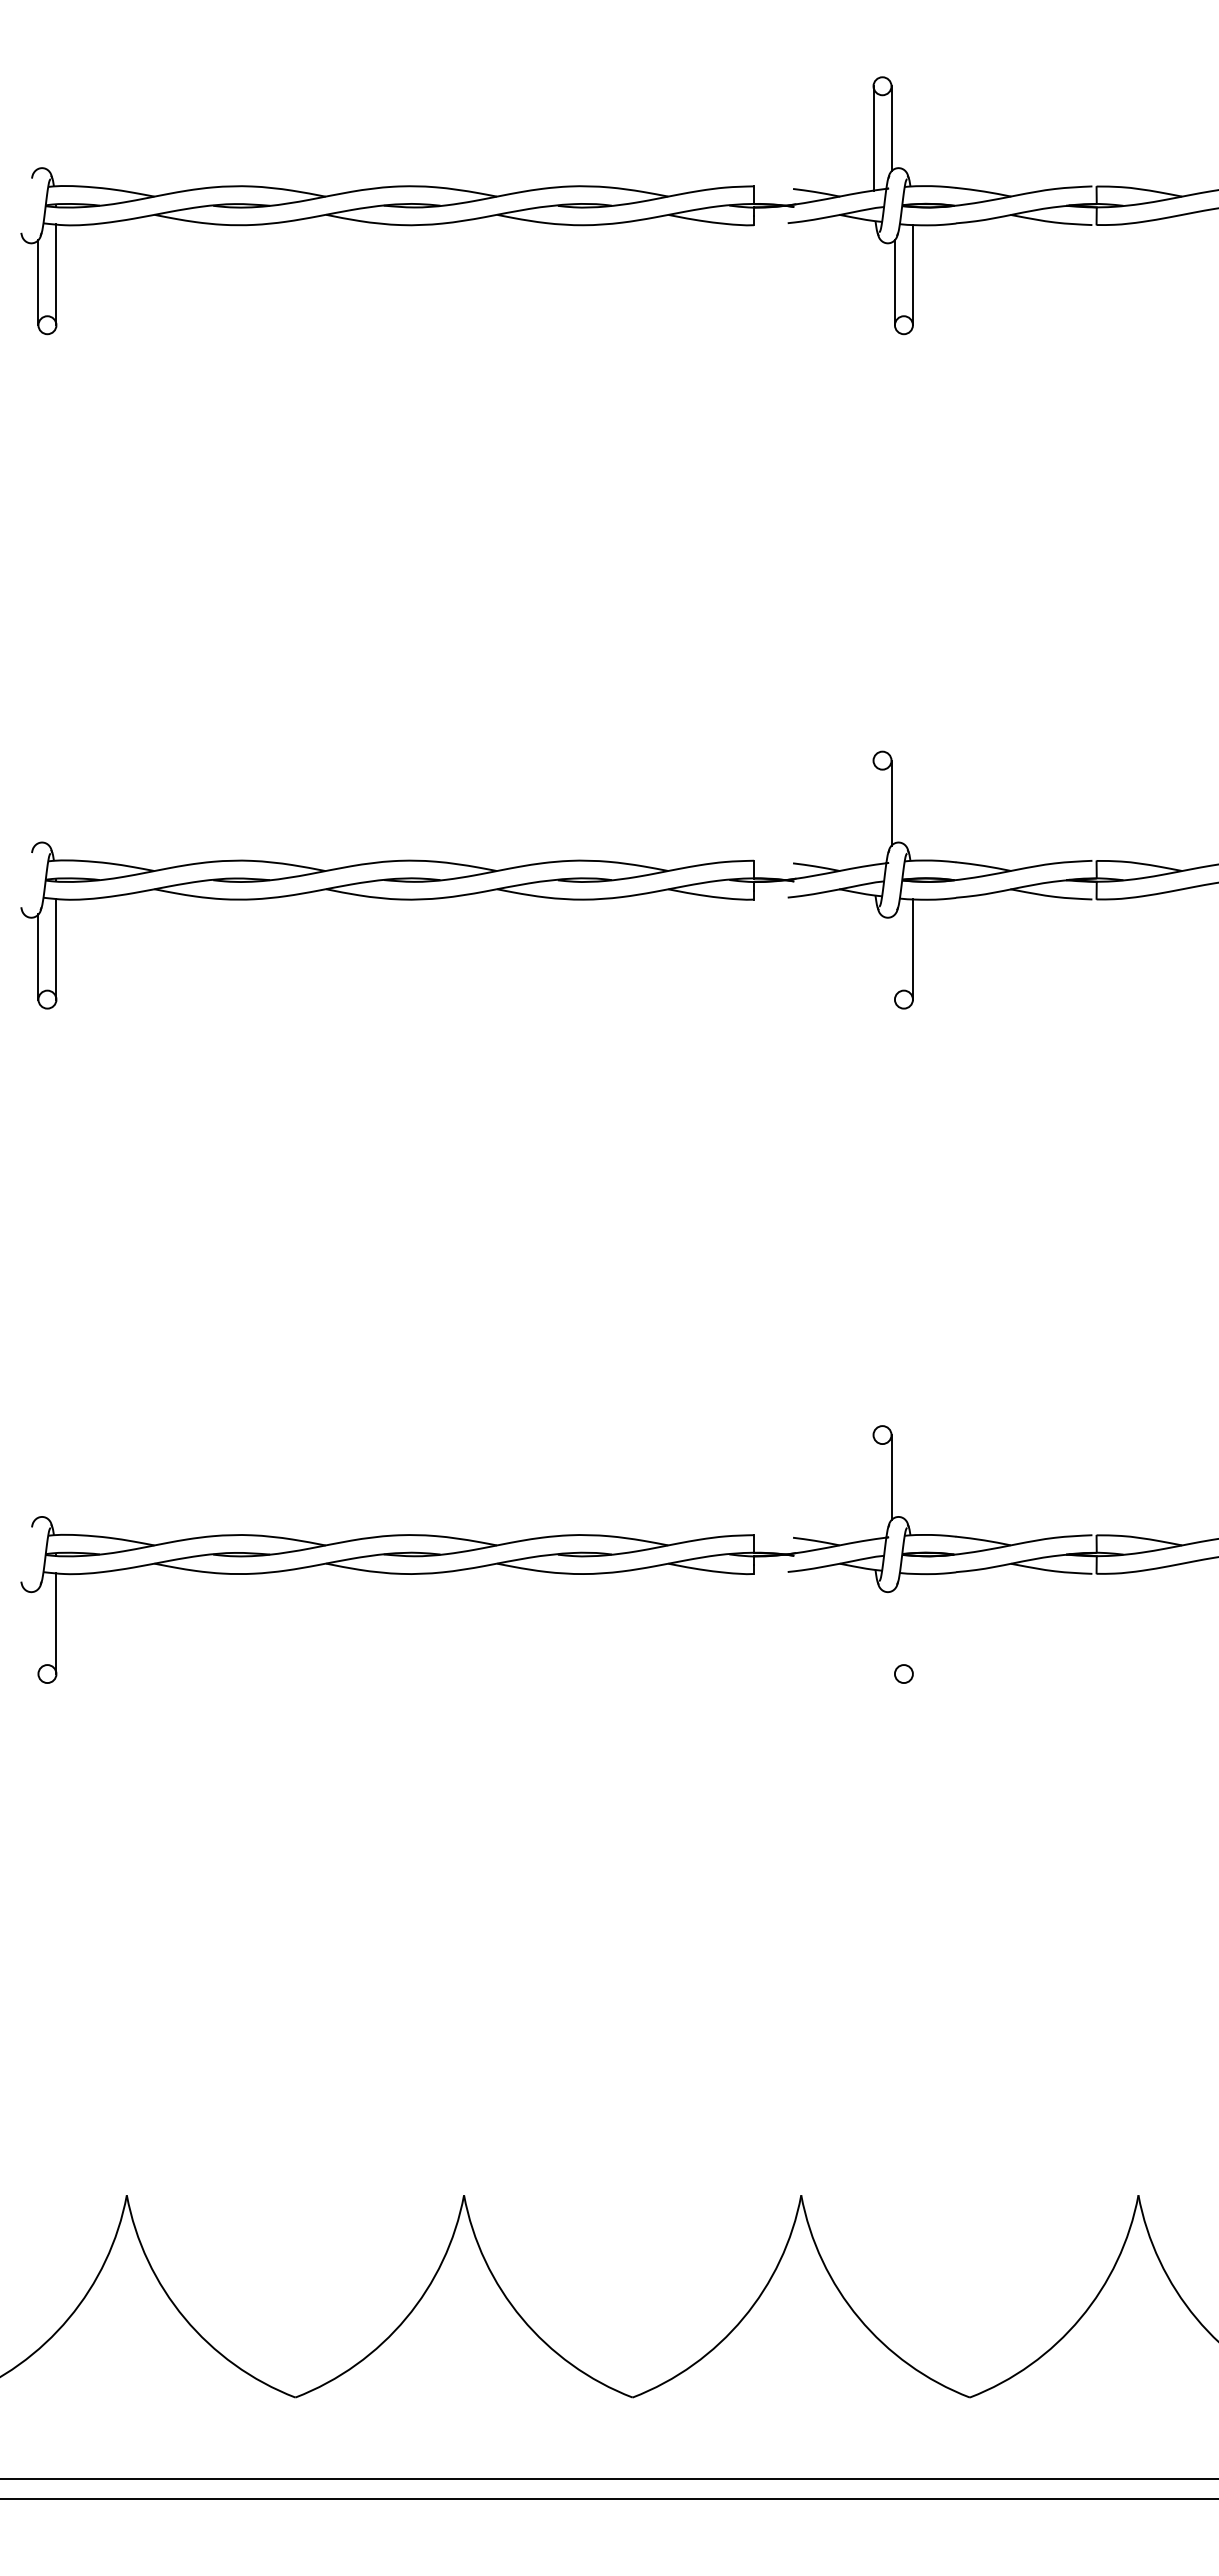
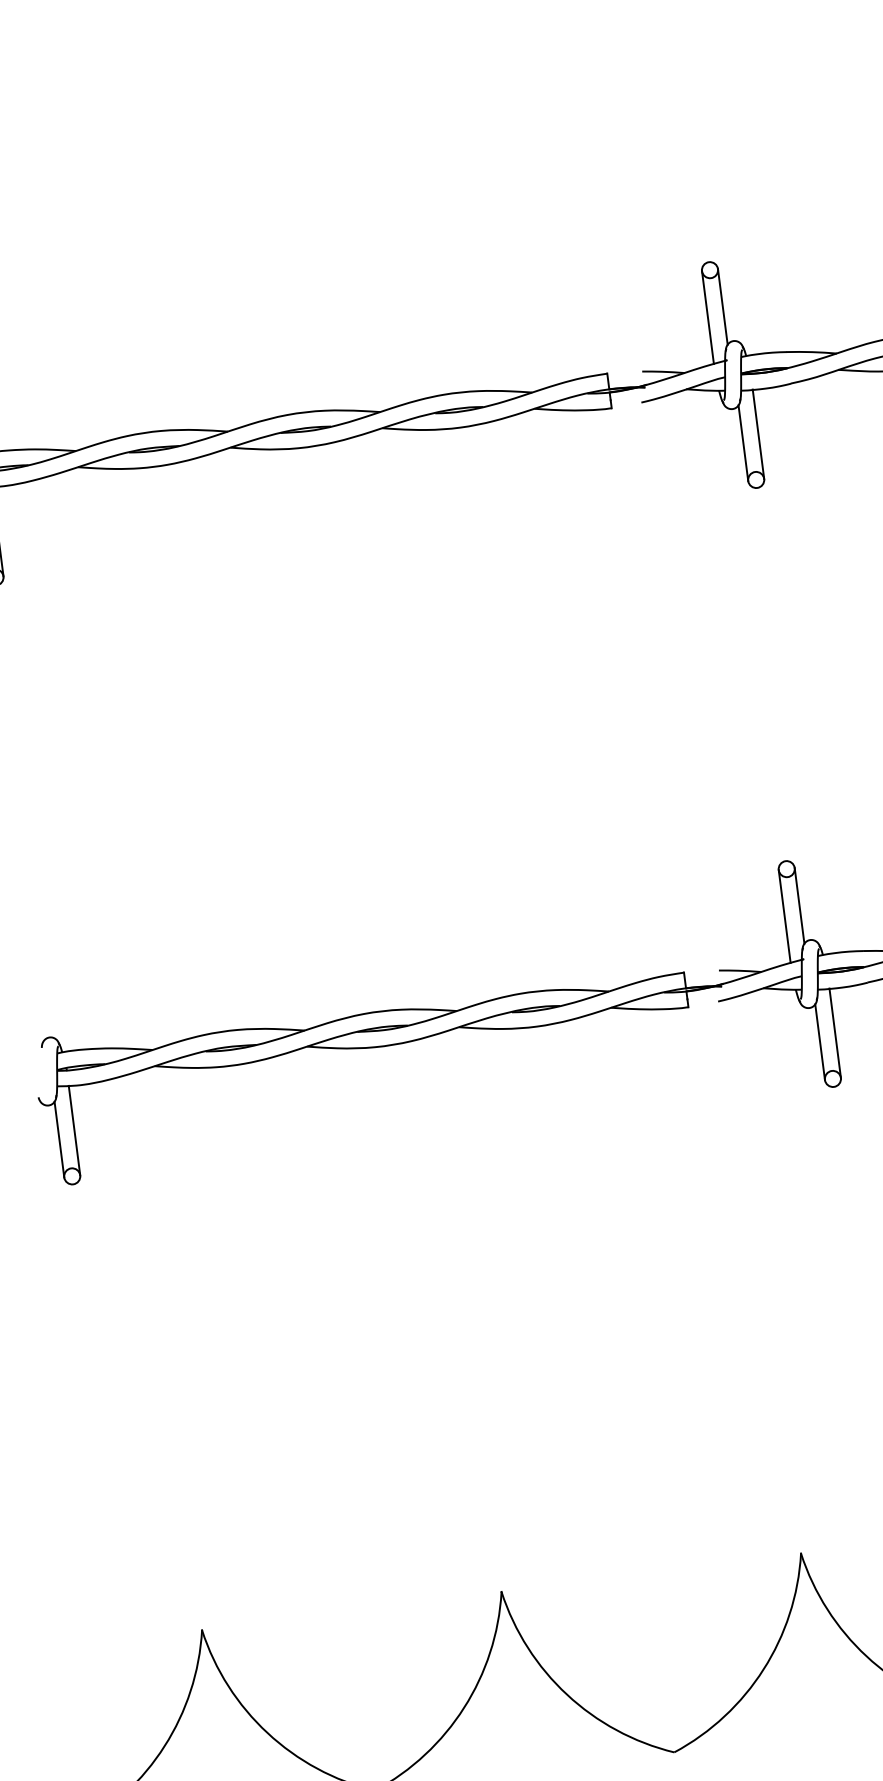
line: (873, 812) -> (707, 317), added
line: (894, 956) -> (742, 442), added
line: (873, 1487) -> (784, 916), added
line: (912, 1623) -> (834, 1033), added
line: (38, 1631) -> (59, 1139), added
line: (894, 1631) -> (819, 1042), added

